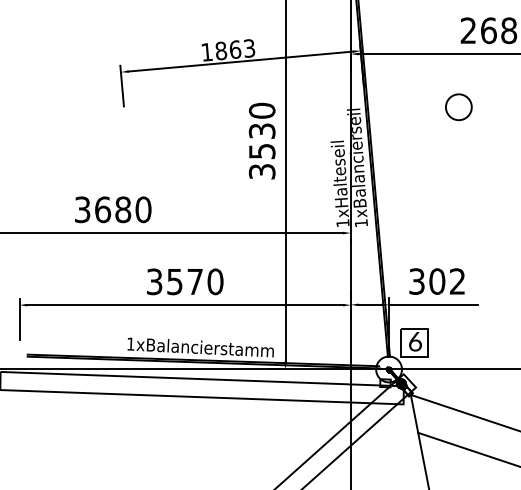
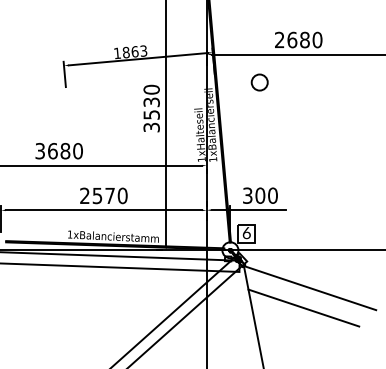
circle: (458, 107) -> (259, 82), moved
text: (456, 281) -> (272, 195), 302 -> 300
text: (153, 282) -> (84, 196), 3570 -> 2570

